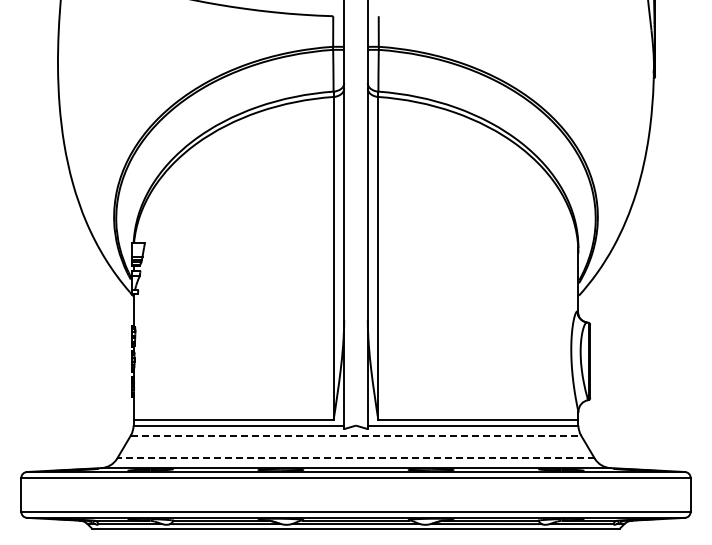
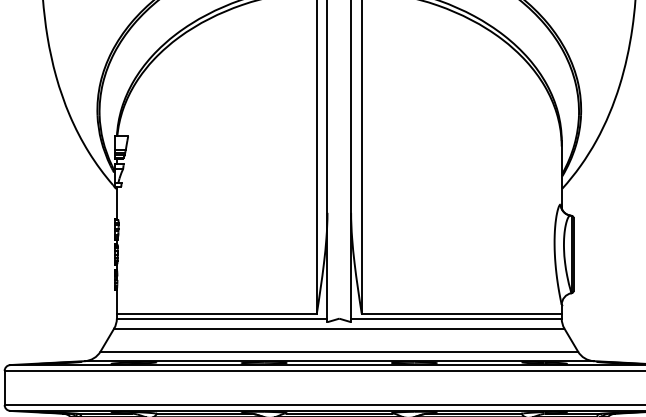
line: (356, 435) -> (339, 328), dashed -> solid
line: (356, 458) -> (339, 351), dashed -> solid

